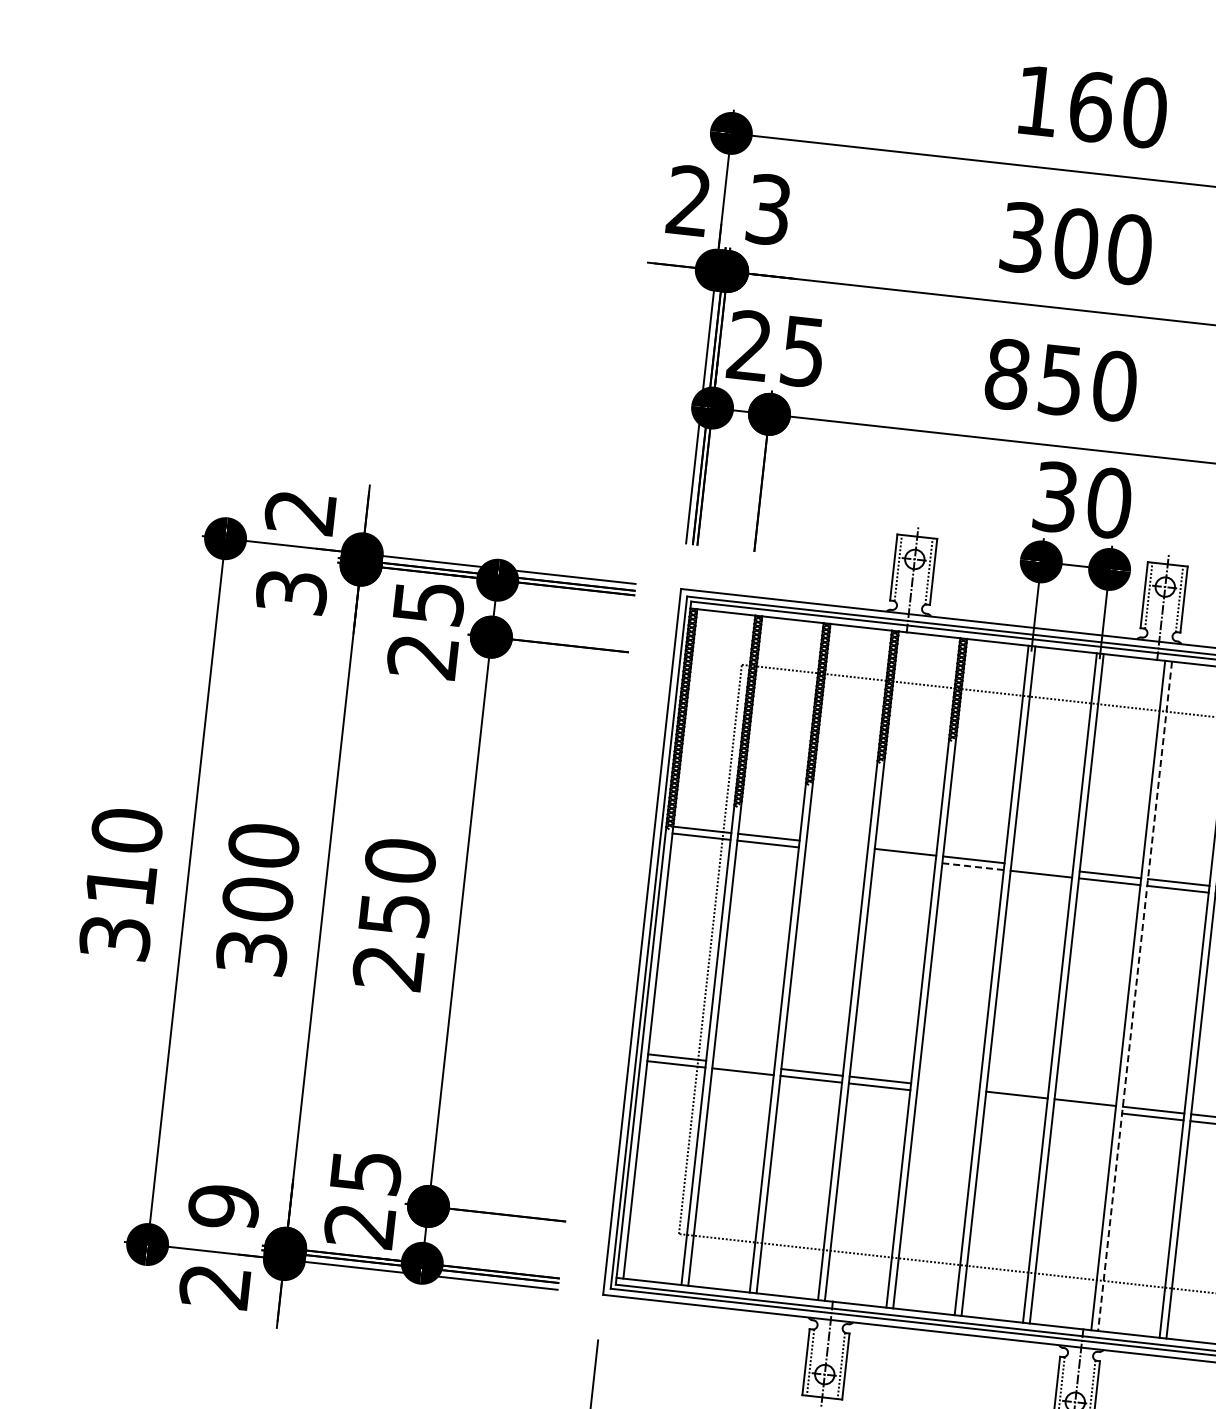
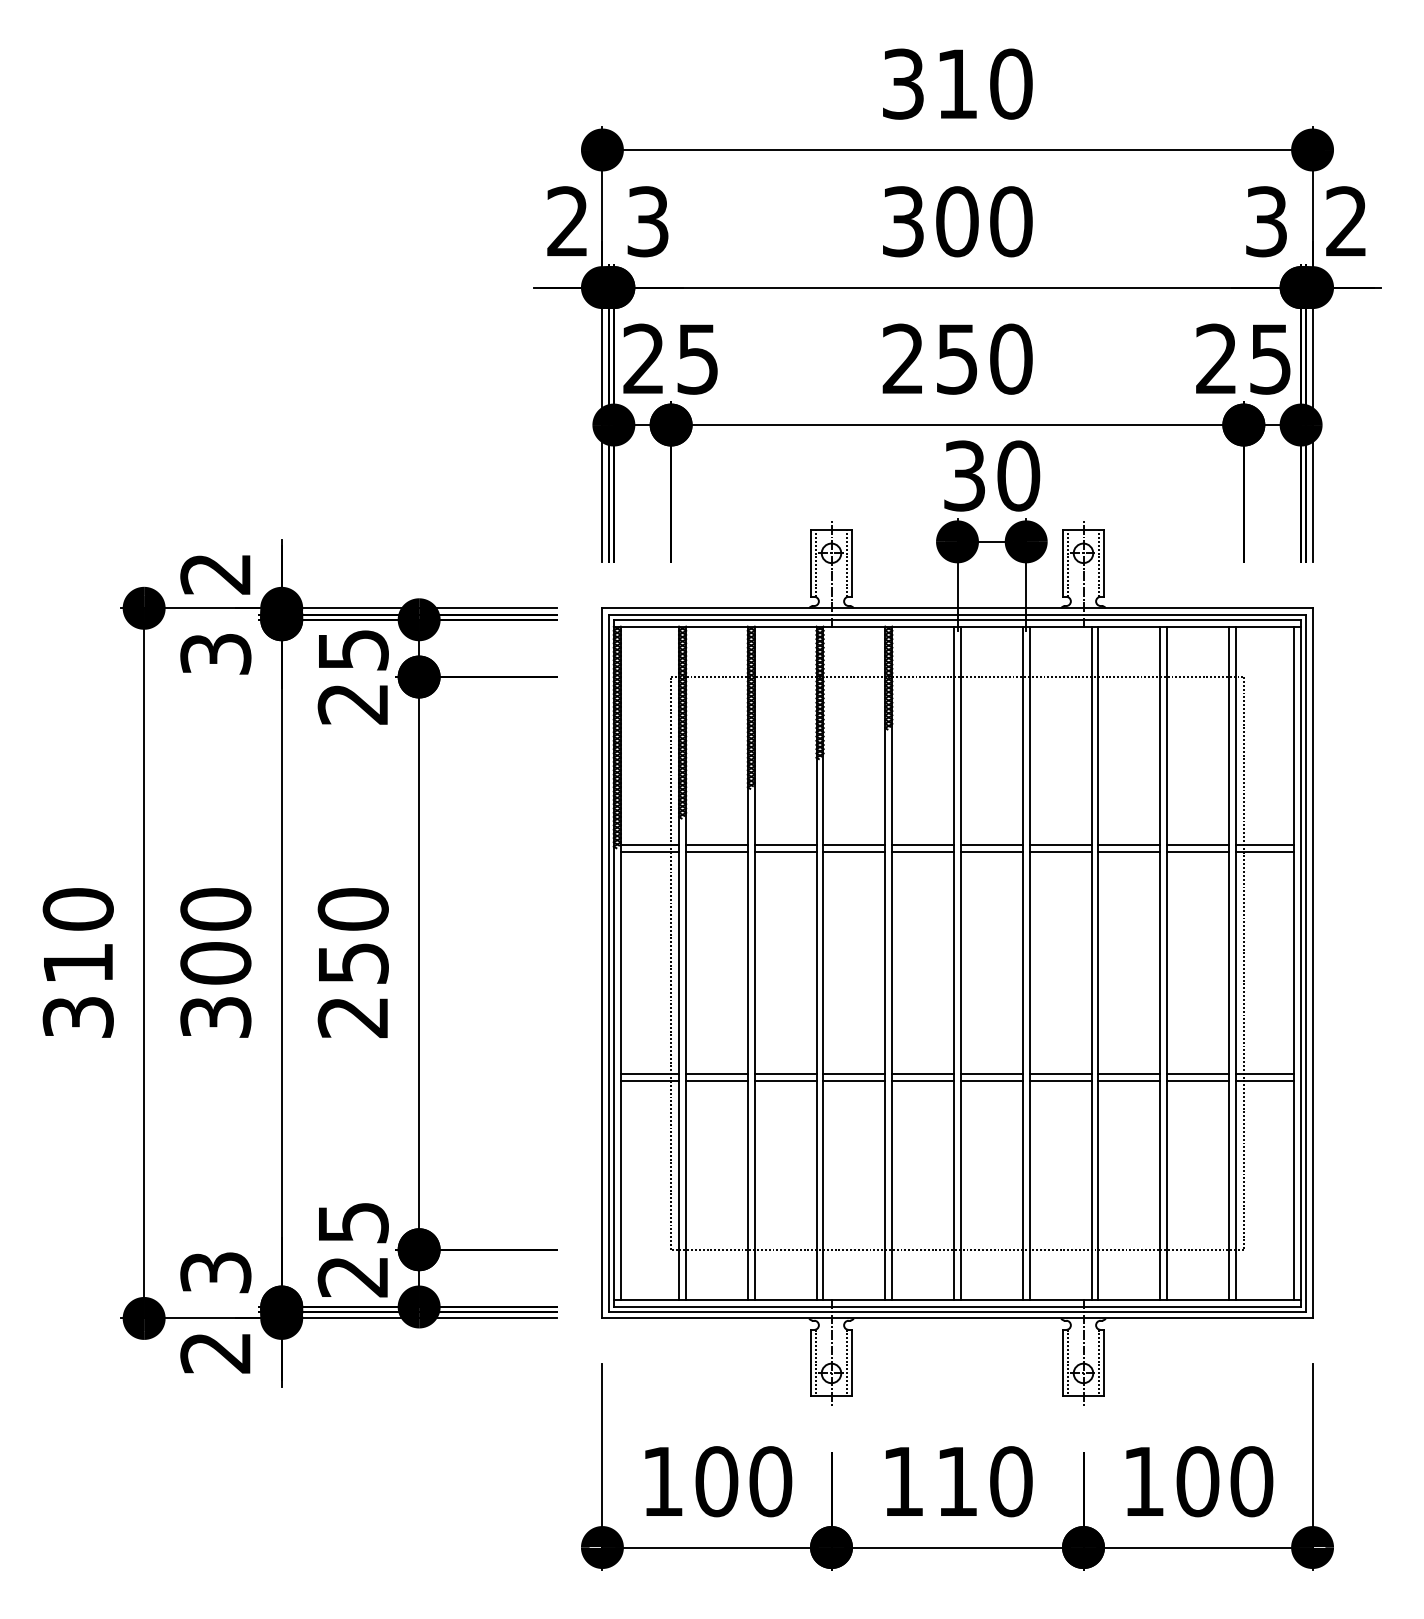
text: (1065, 103) -> (931, 83), 160 -> 310
text: (1007, 373) -> (903, 358), 850 -> 250
line: (837, 844) -> (785, 845), added
line: (836, 851) -> (785, 852), added
line: (904, 859) -> (854, 852), added
line: (973, 866) -> (923, 852), dashed -> solid
line: (1041, 867) -> (991, 845), added
line: (1135, 996) -> (1098, 963), dashed -> solid
line: (743, 1064) -> (716, 1074), added
line: (949, 1087) -> (923, 1074), added
line: (948, 1094) -> (923, 1081), added
line: (1015, 1101) -> (991, 1081), added
line: (1084, 1109) -> (1060, 1081), added
text: (223, 1206) -> (215, 1272), 9 -> 3

